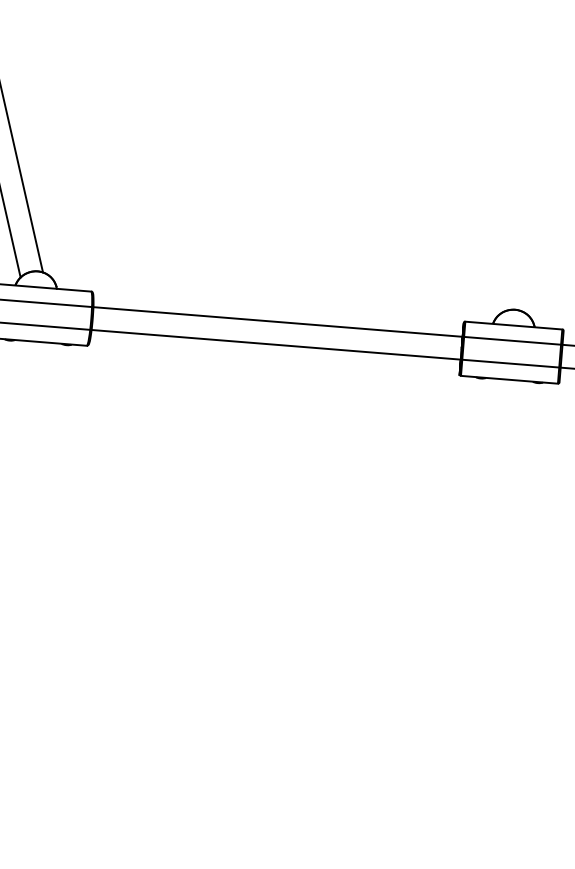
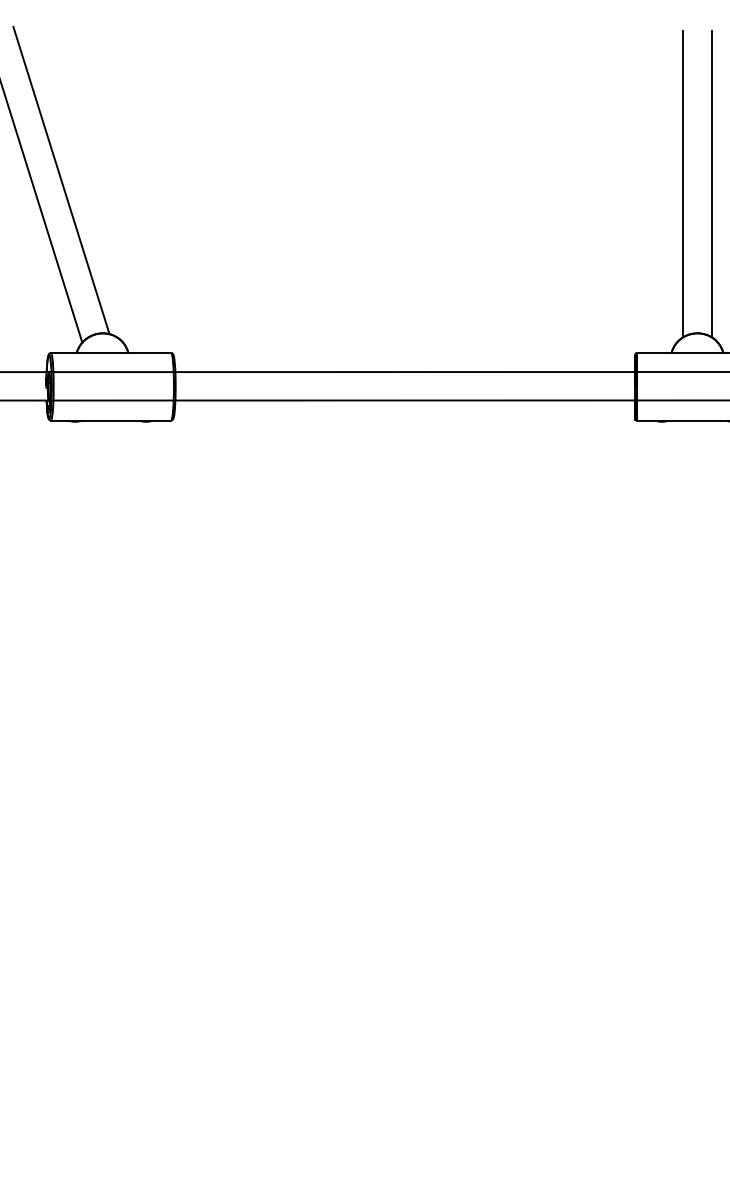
line: (513, 189) -> (683, 184), added
line: (535, 191) -> (711, 184), added

